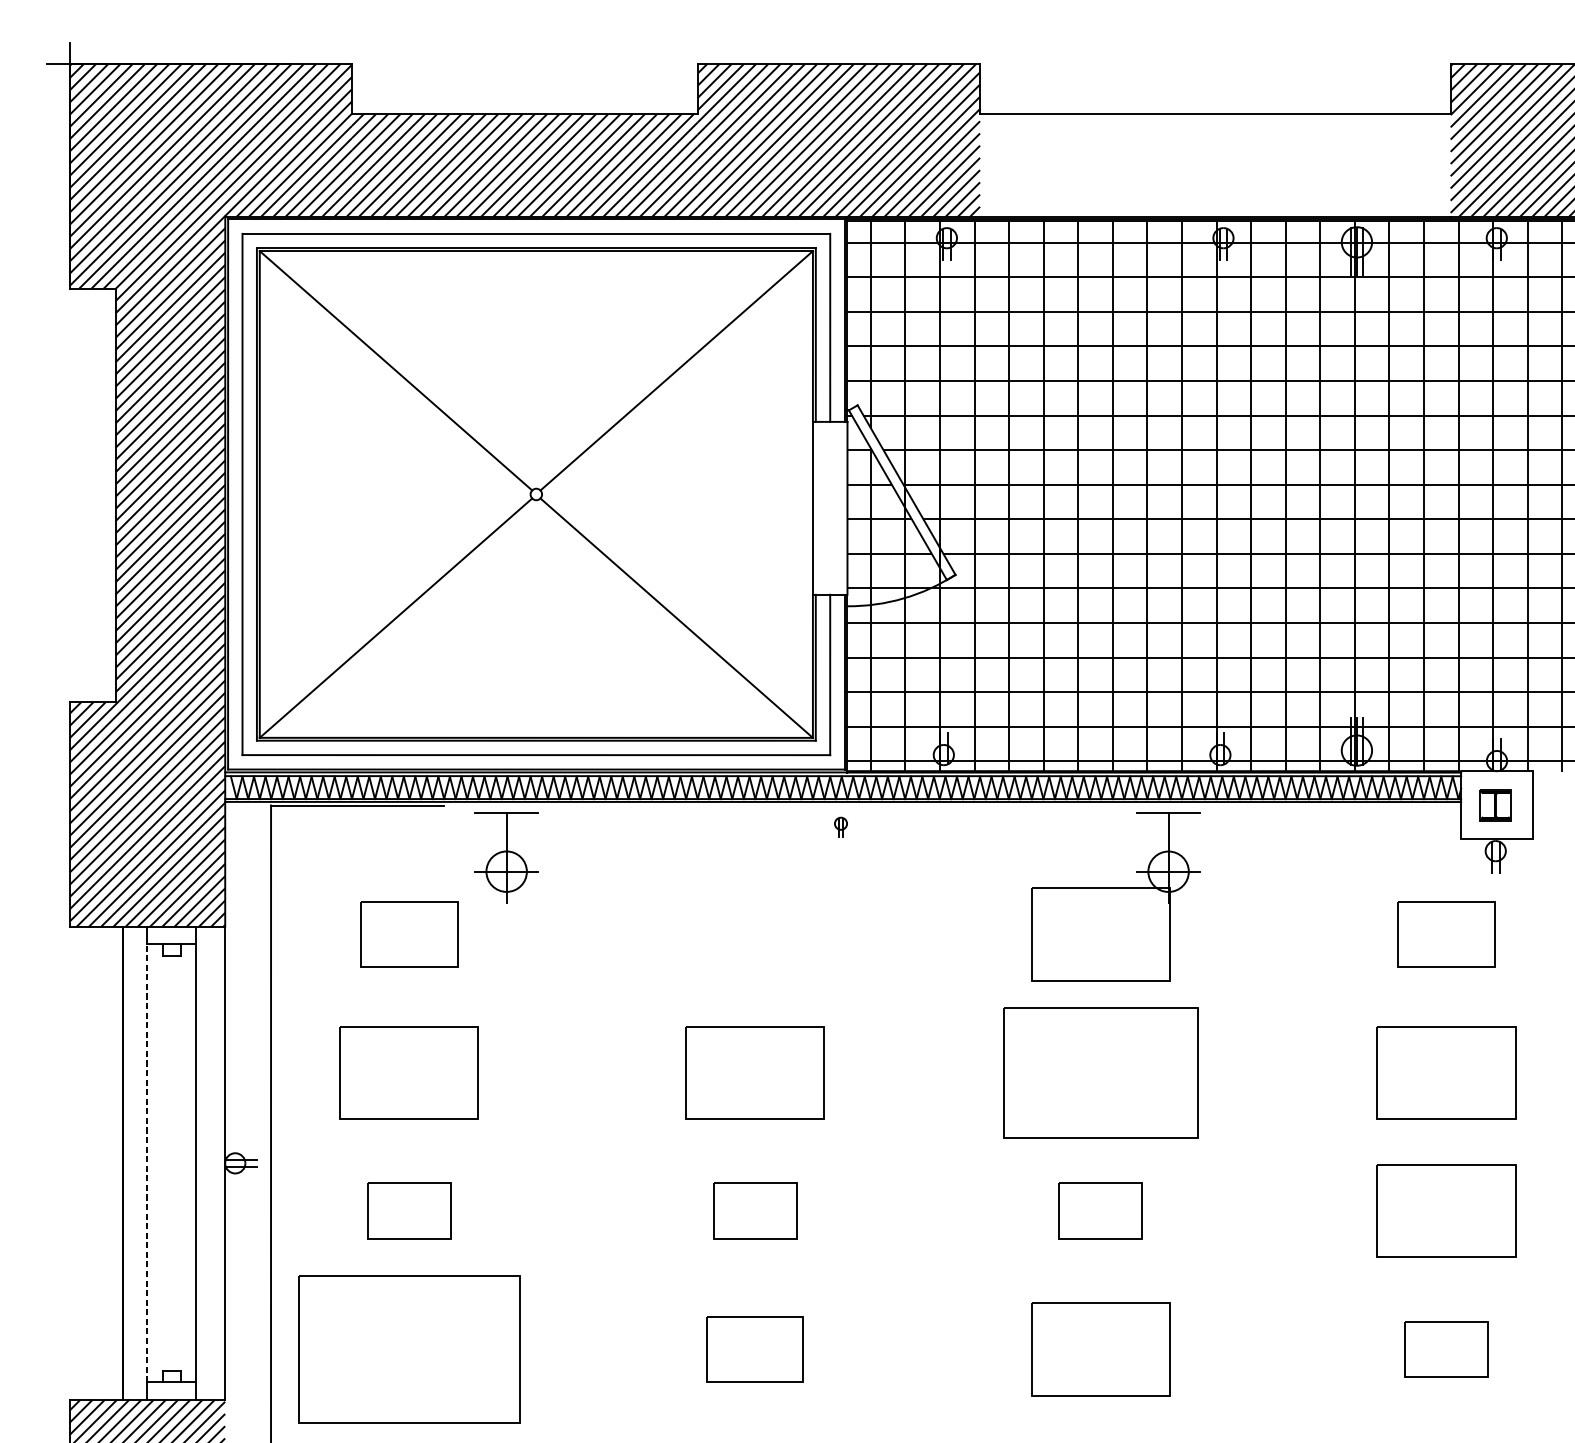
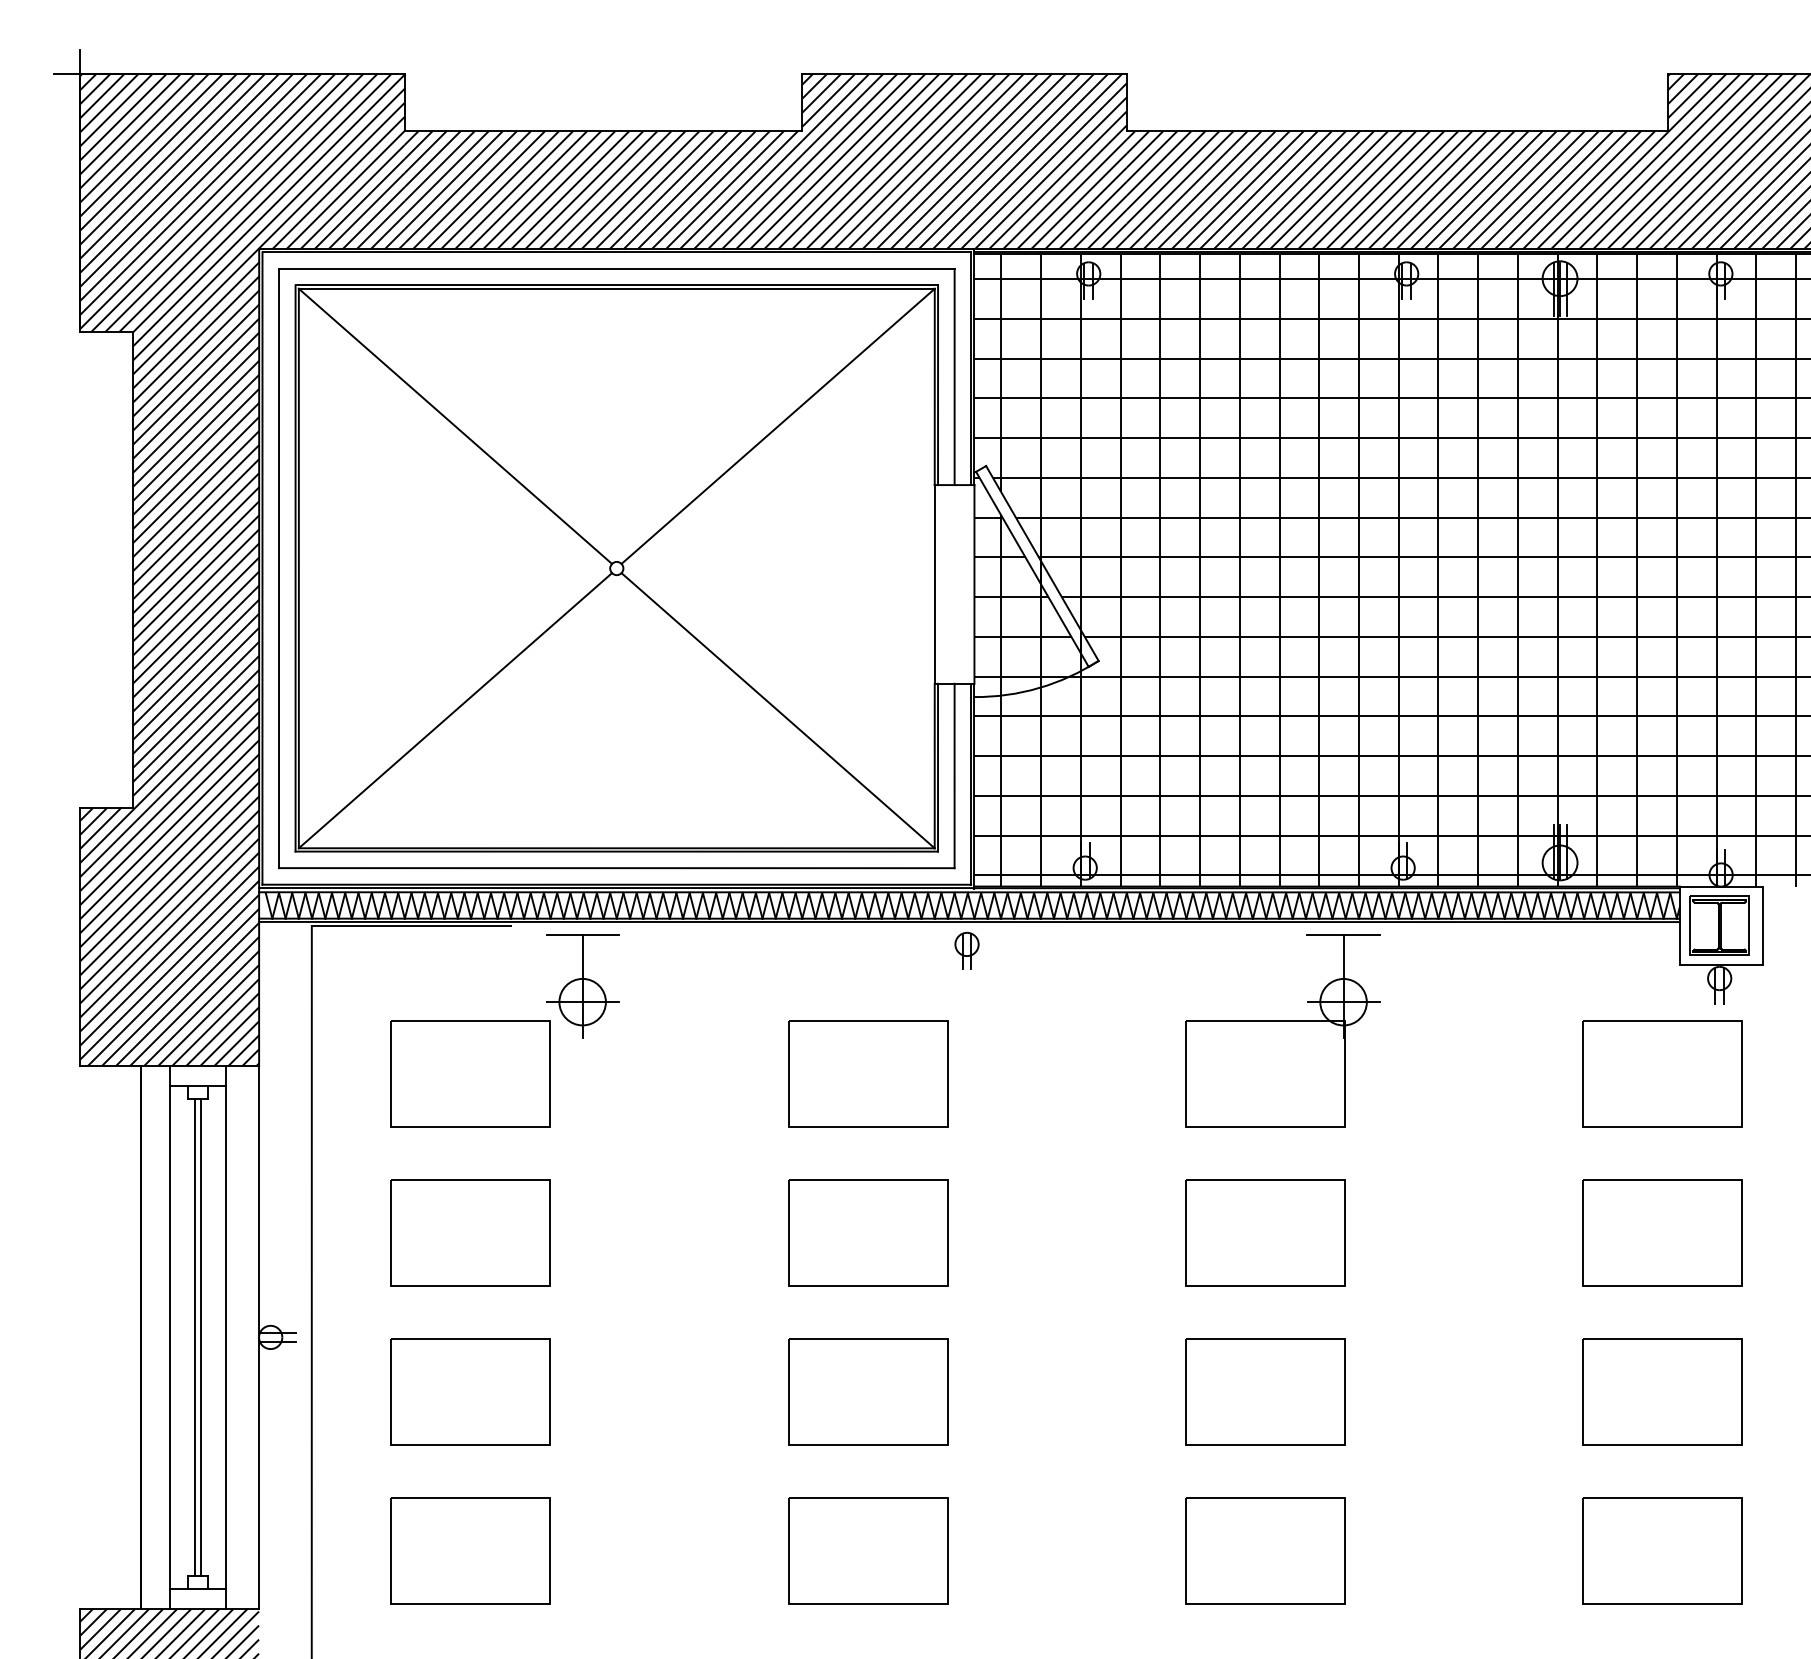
hatch: (1214, 165) -> (1396, 190), added
part: (1495, 805) -> (1719, 925), size x1.67
part: (840, 826) -> (966, 950), size x1.67
part: (409, 933) -> (470, 1073), size x1.43
part: (755, 933) -> (868, 1073), added
part: (1446, 933) -> (1662, 1073), size x1.43
part: (1100, 1072) -> (1265, 1232), size x0.71
line: (169, 1162) -> (194, 1336), added
line: (175, 1162) -> (201, 1336), added
line: (147, 1163) -> (169, 1337), dashed -> solid
part: (409, 1210) -> (470, 1391), size x1.67
part: (755, 1210) -> (868, 1391), size x1.67
part: (1100, 1210) -> (1265, 1391), size x1.67
part: (409, 1348) -> (470, 1550), size x0.62
part: (755, 1348) -> (868, 1550), size x1.43
part: (1446, 1348) -> (1662, 1550), size x1.67

